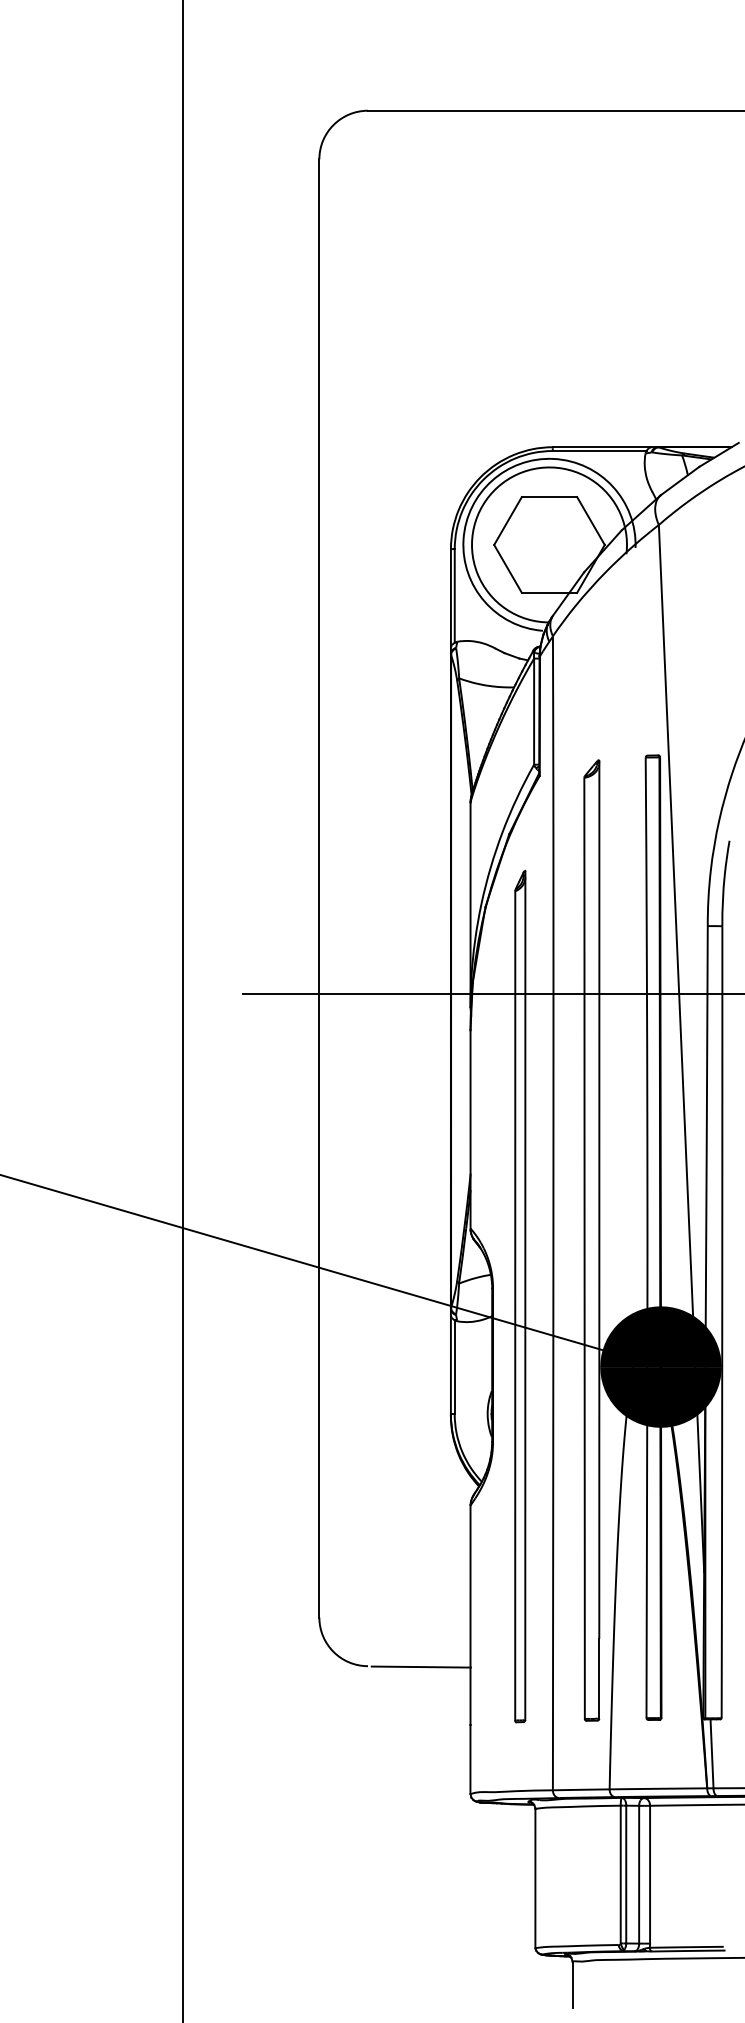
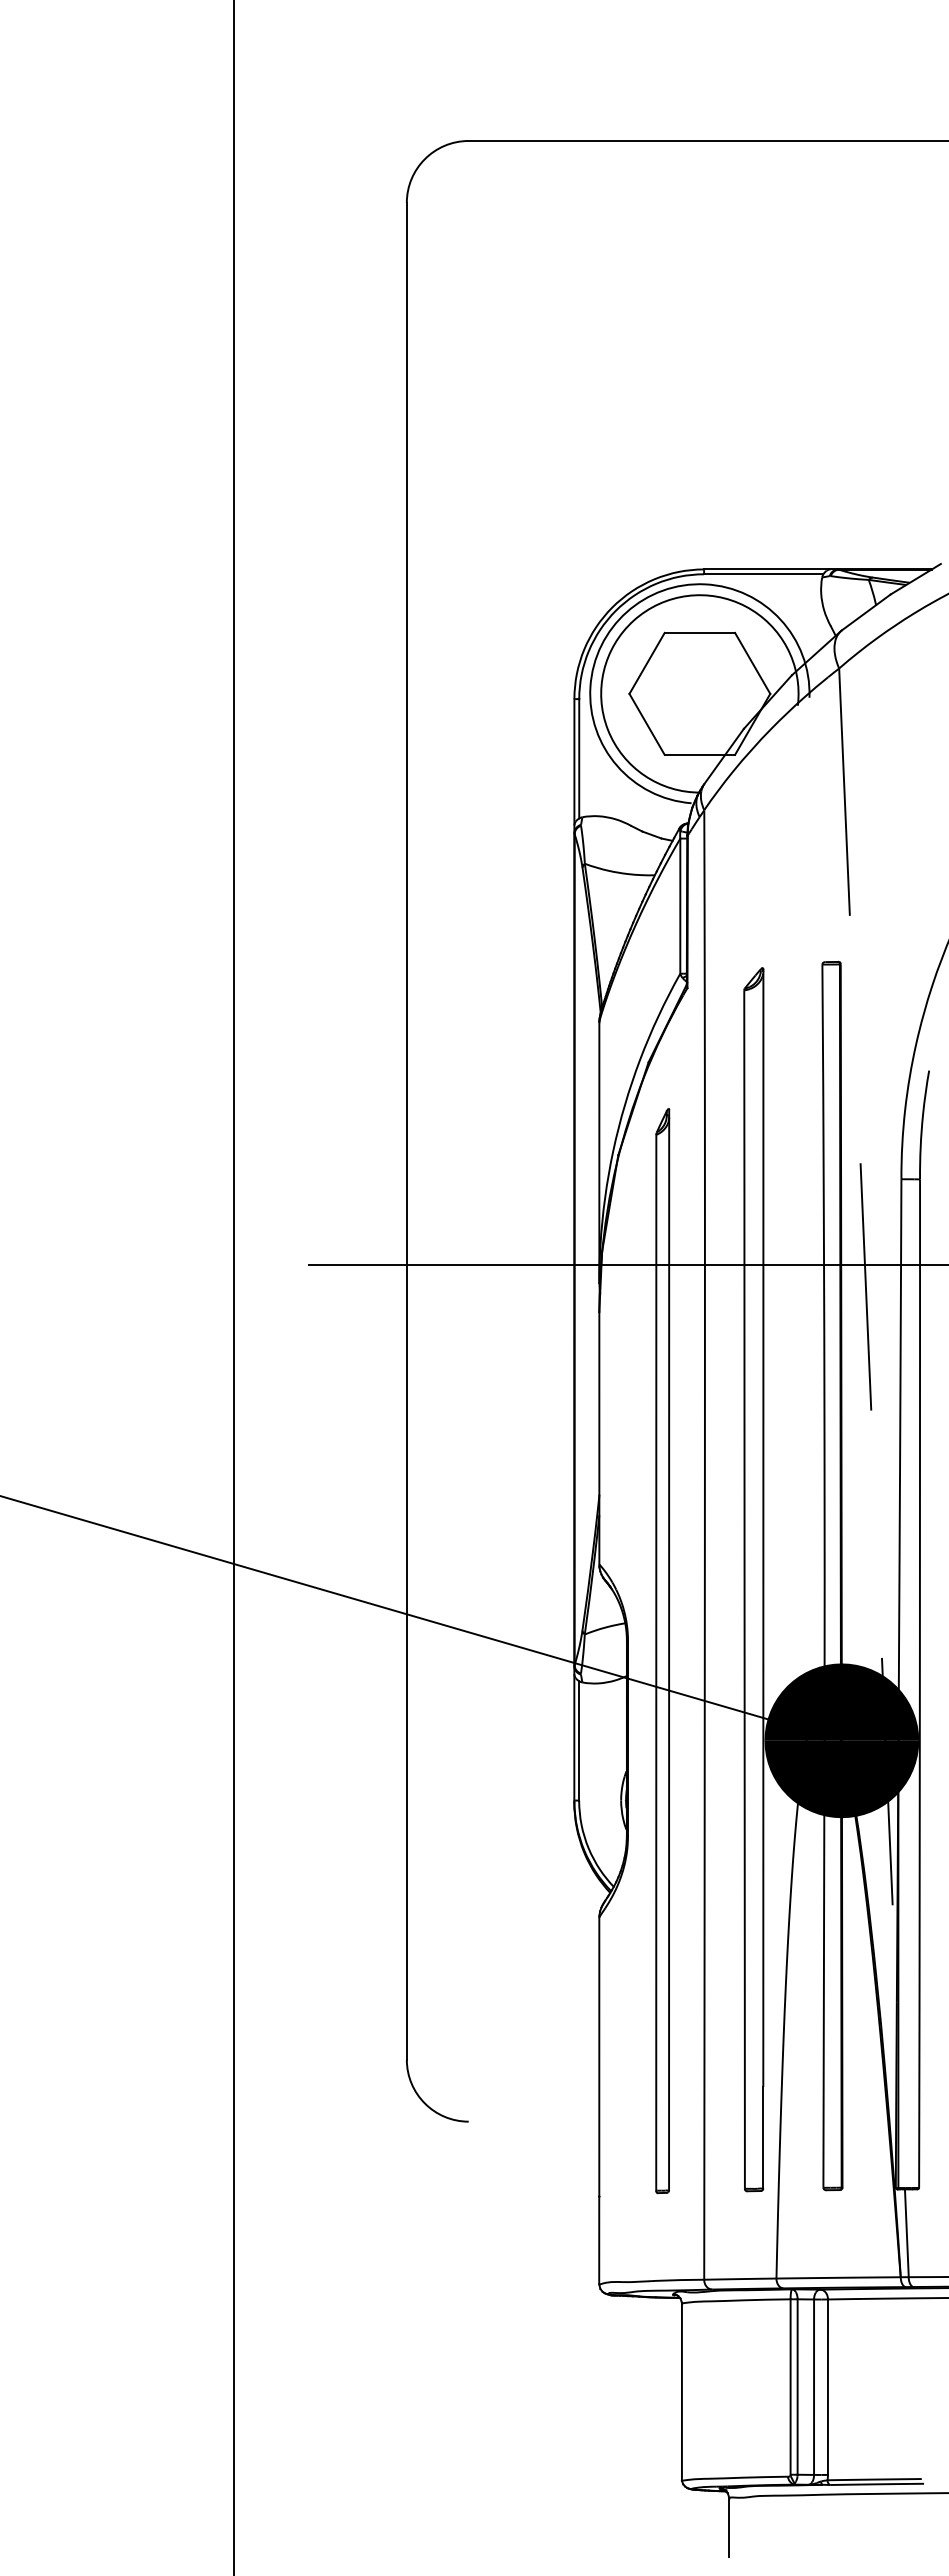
line: (681, 1048) -> (868, 1335), solid -> dashed
line: (421, 1666) -> (536, 2122), removed

